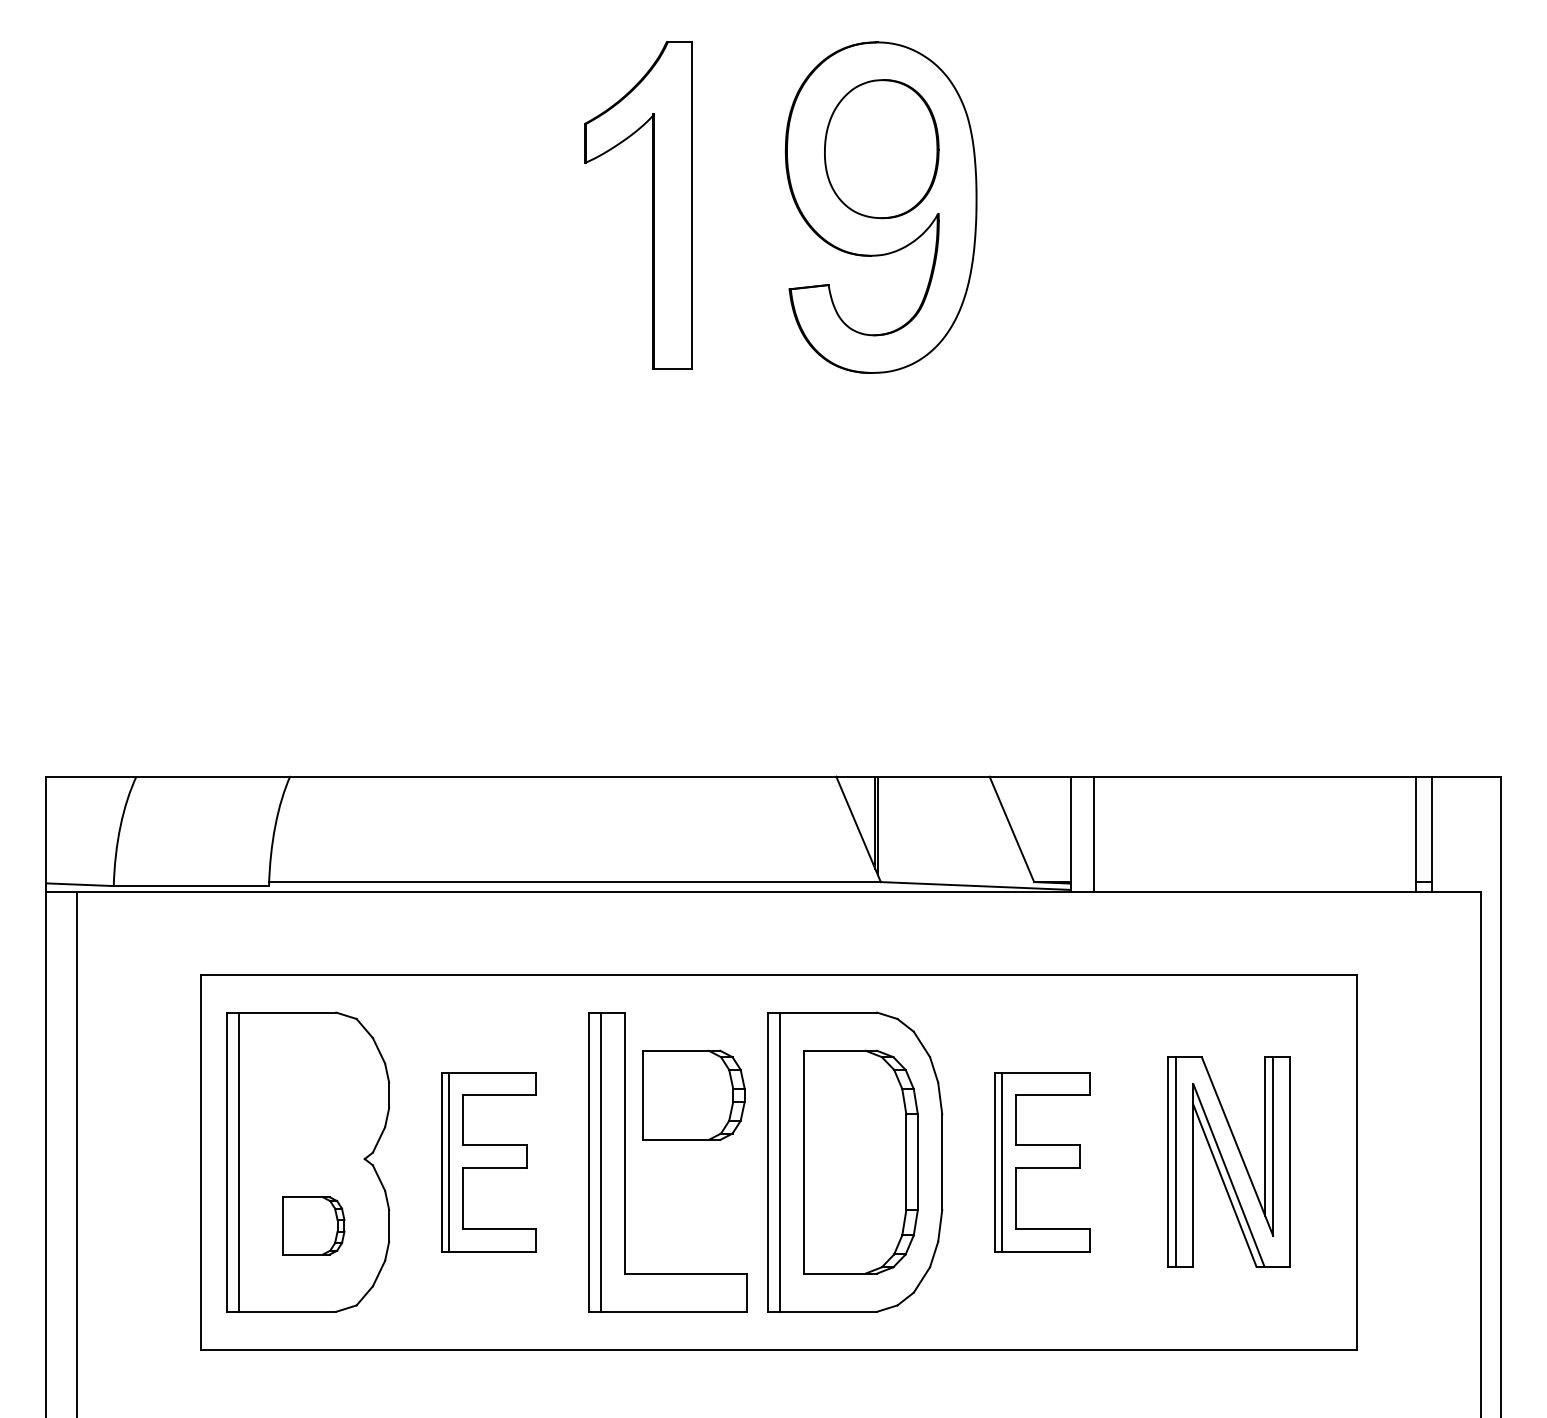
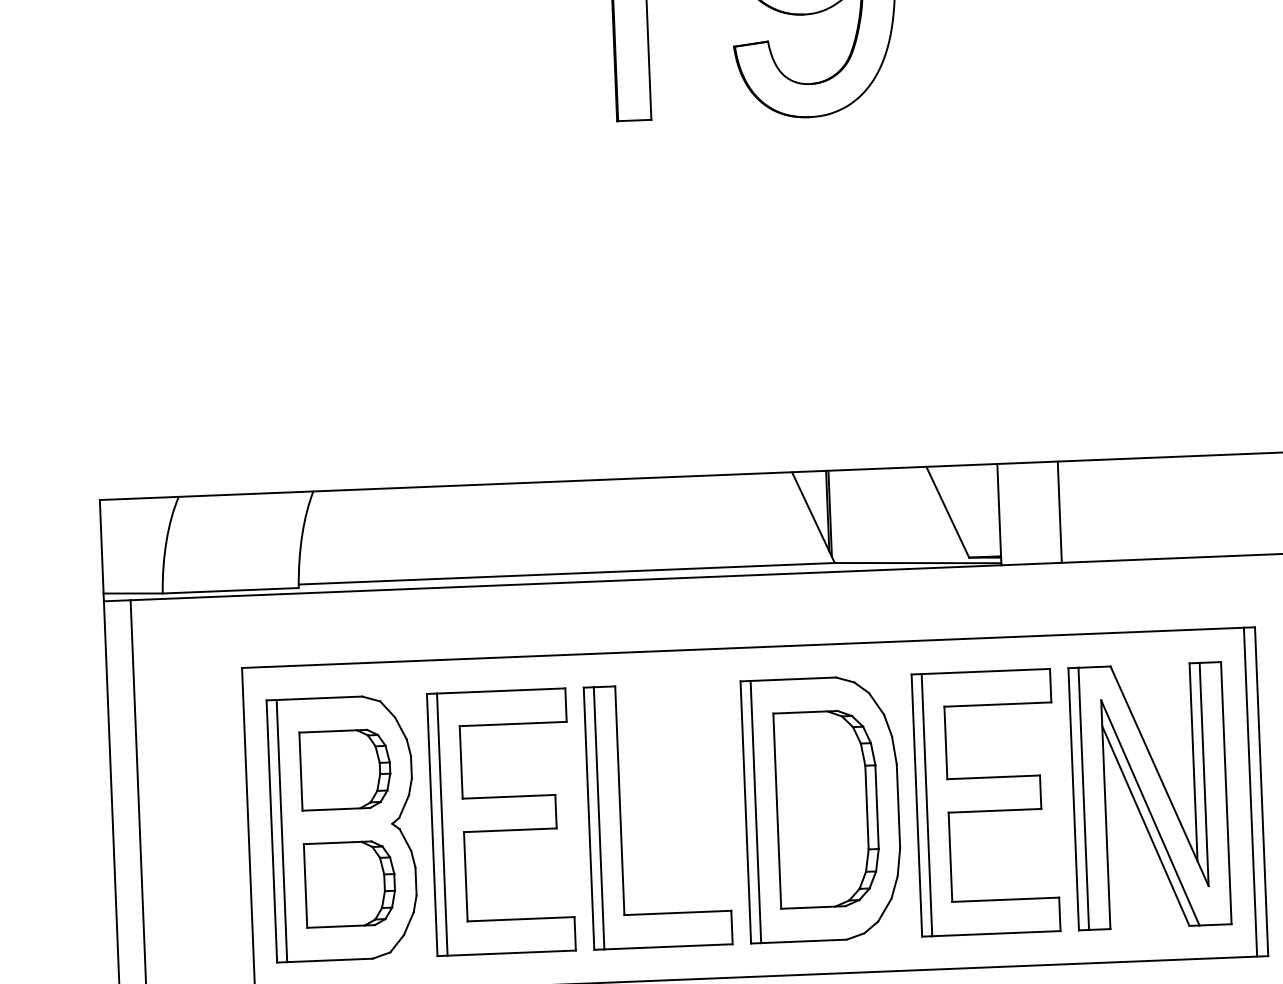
line: (1093, 834) -> (1059, 512), moved
part: (693, 1094) -> (345, 769), moved
part: (1228, 1161) -> (1149, 795), size x1.43
line: (1344, 1161) -> (1250, 791), added
part: (488, 1162) -> (500, 822), size x1.67
part: (1041, 1162) -> (985, 803), size x1.67
part: (313, 1225) -> (349, 883), size x1.67

